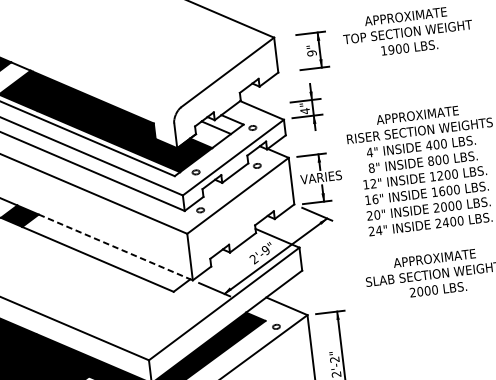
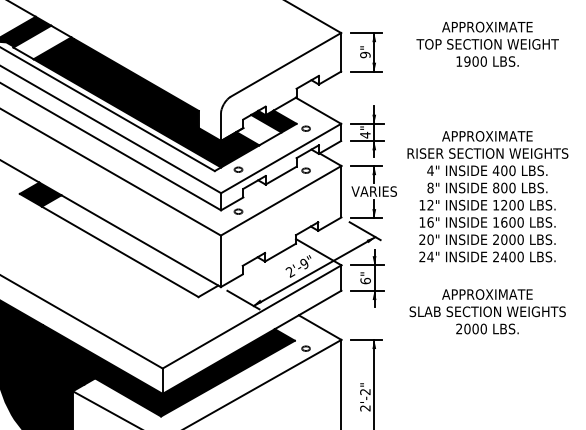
part: (312, 50) -> (366, 52), moved
part: (306, 107) -> (367, 131), moved
fill: (222, 124) -> (273, 121), added
line: (116, 247) -> (141, 241), dashed -> solid
part: (324, 256) -> (367, 278), added

